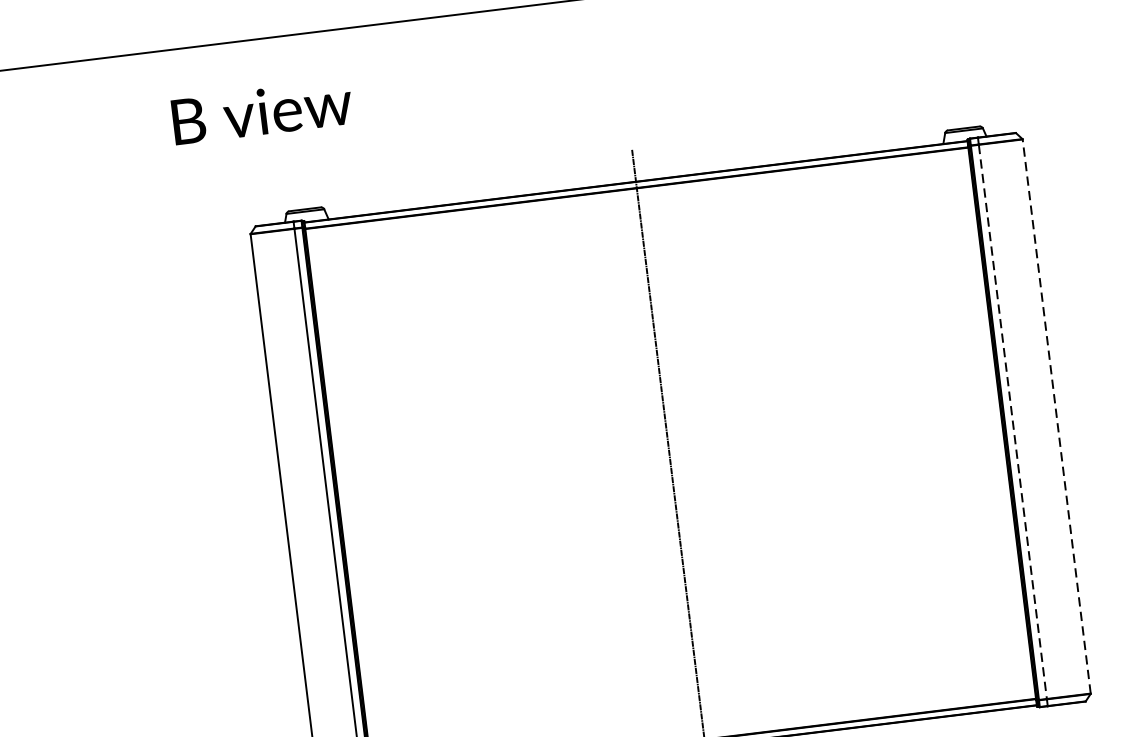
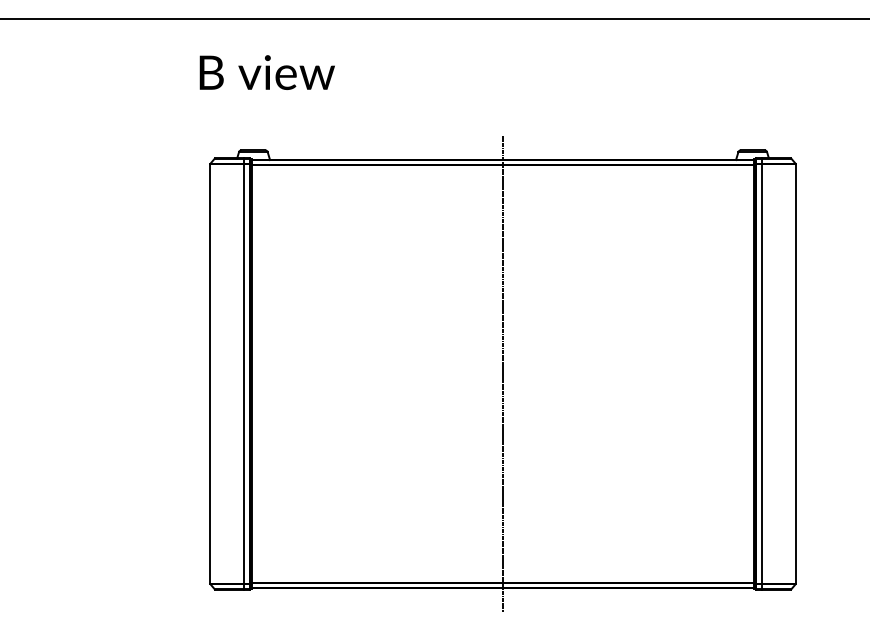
text: (261, 111) -> (266, 72), moved
line: (1056, 415) -> (795, 373), dashed -> solid
line: (1012, 422) -> (762, 374), dashed -> solid

